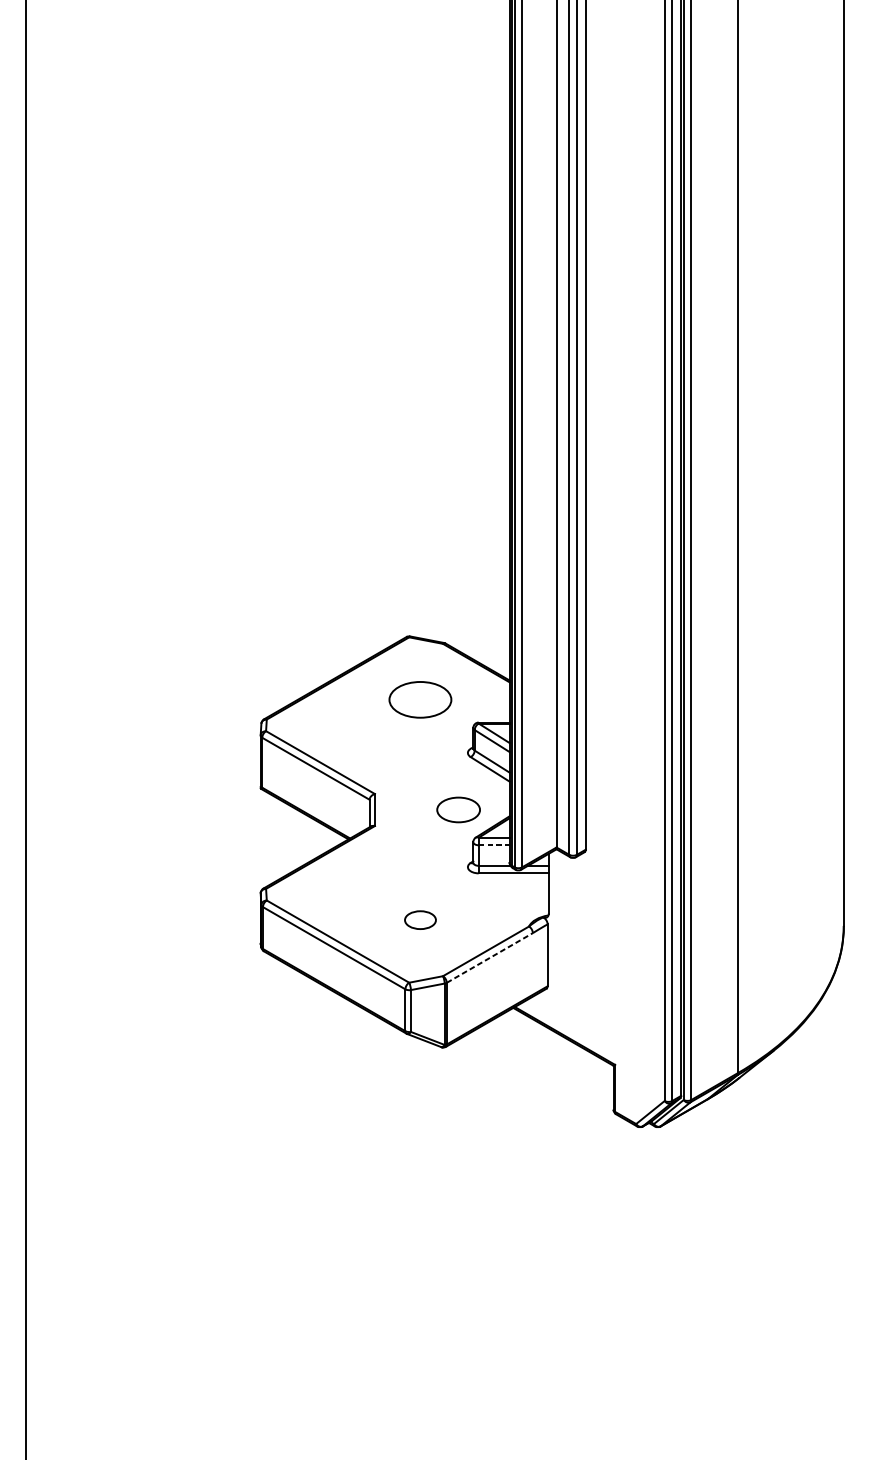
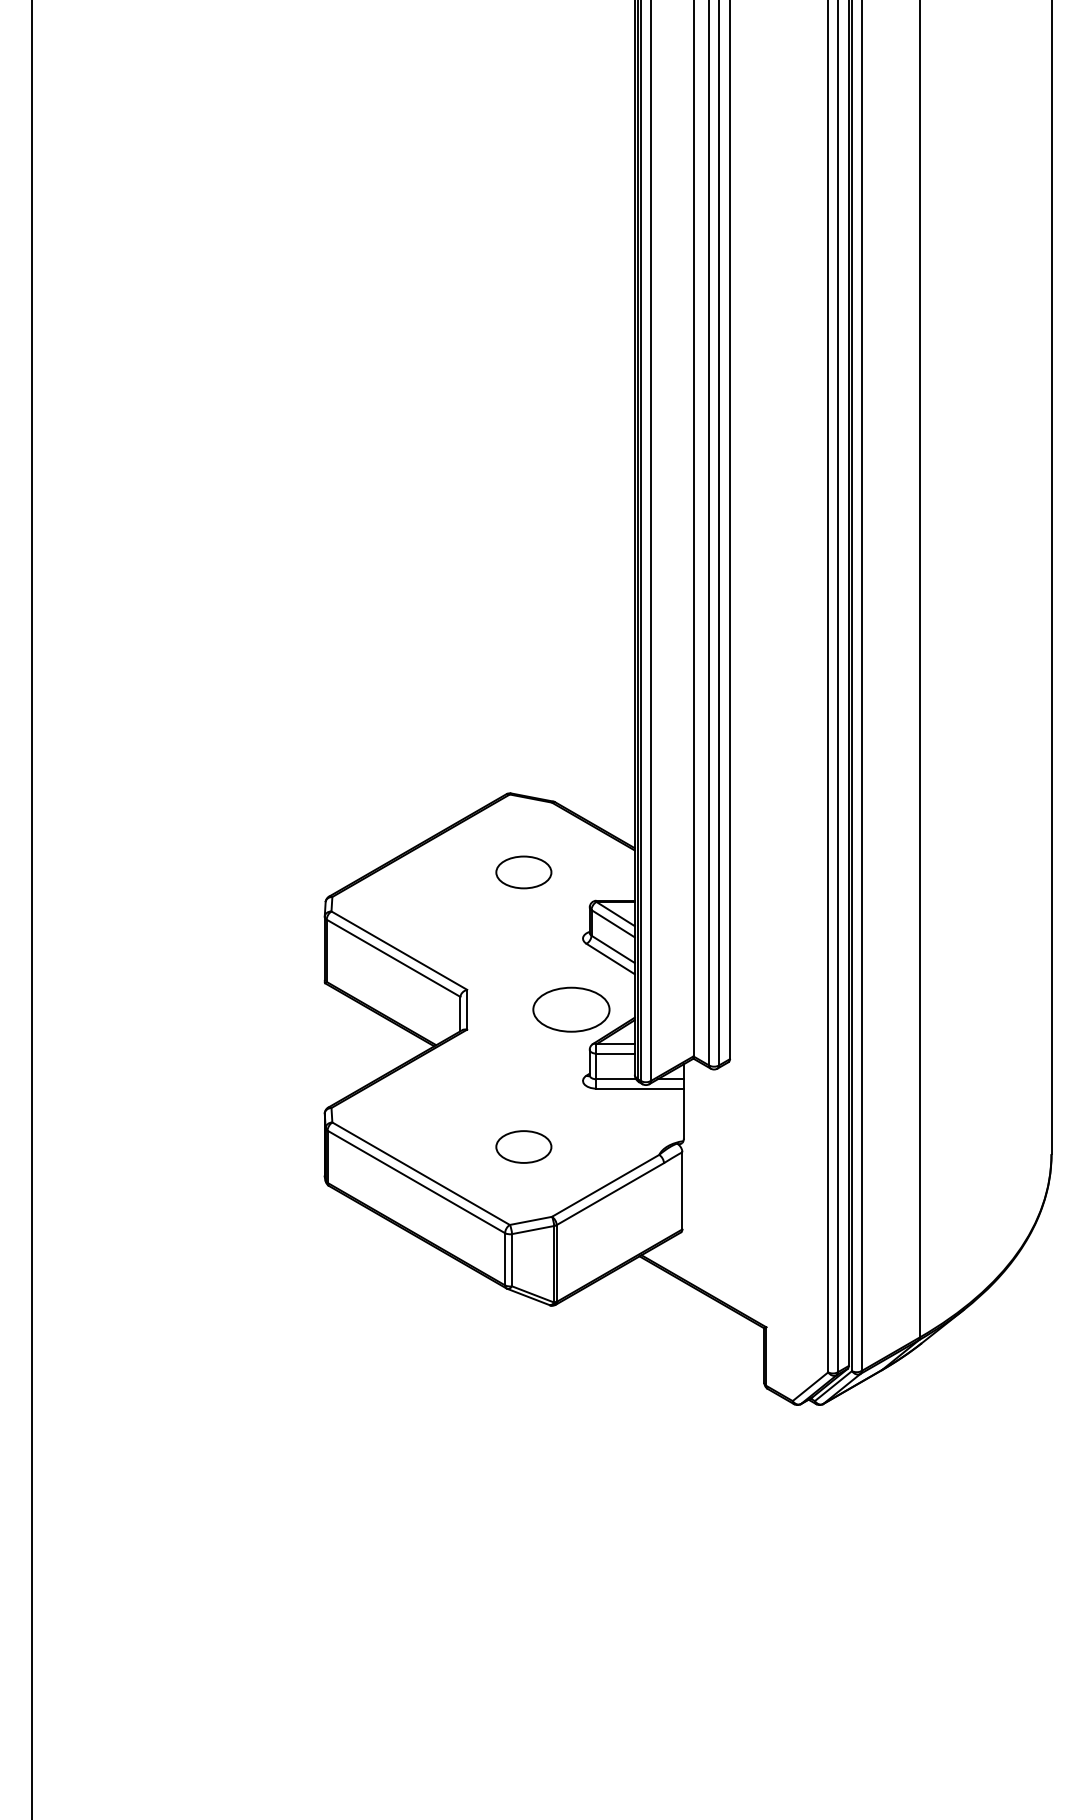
part: (420, 699) -> (523, 872), size x0.71
part: (458, 809) -> (571, 1009), size x1.43
line: (494, 845) -> (616, 1053), dashed -> solid
part: (420, 919) -> (523, 1146), size x1.43
line: (489, 958) -> (610, 1194), dashed -> solid

